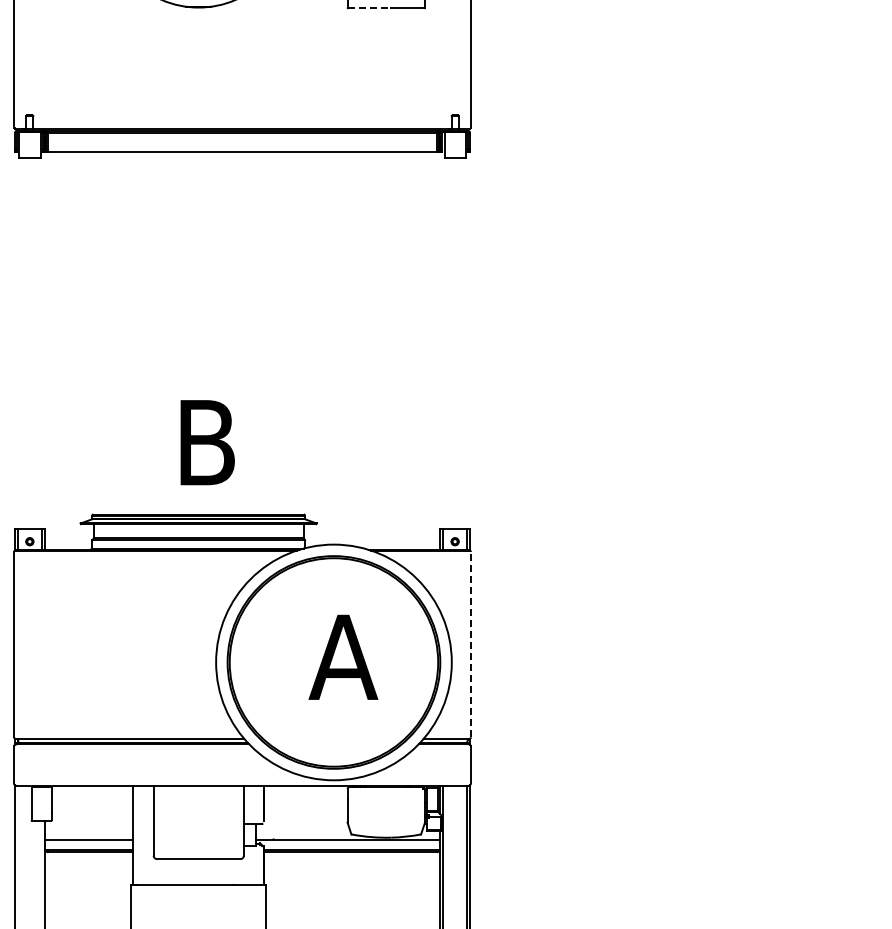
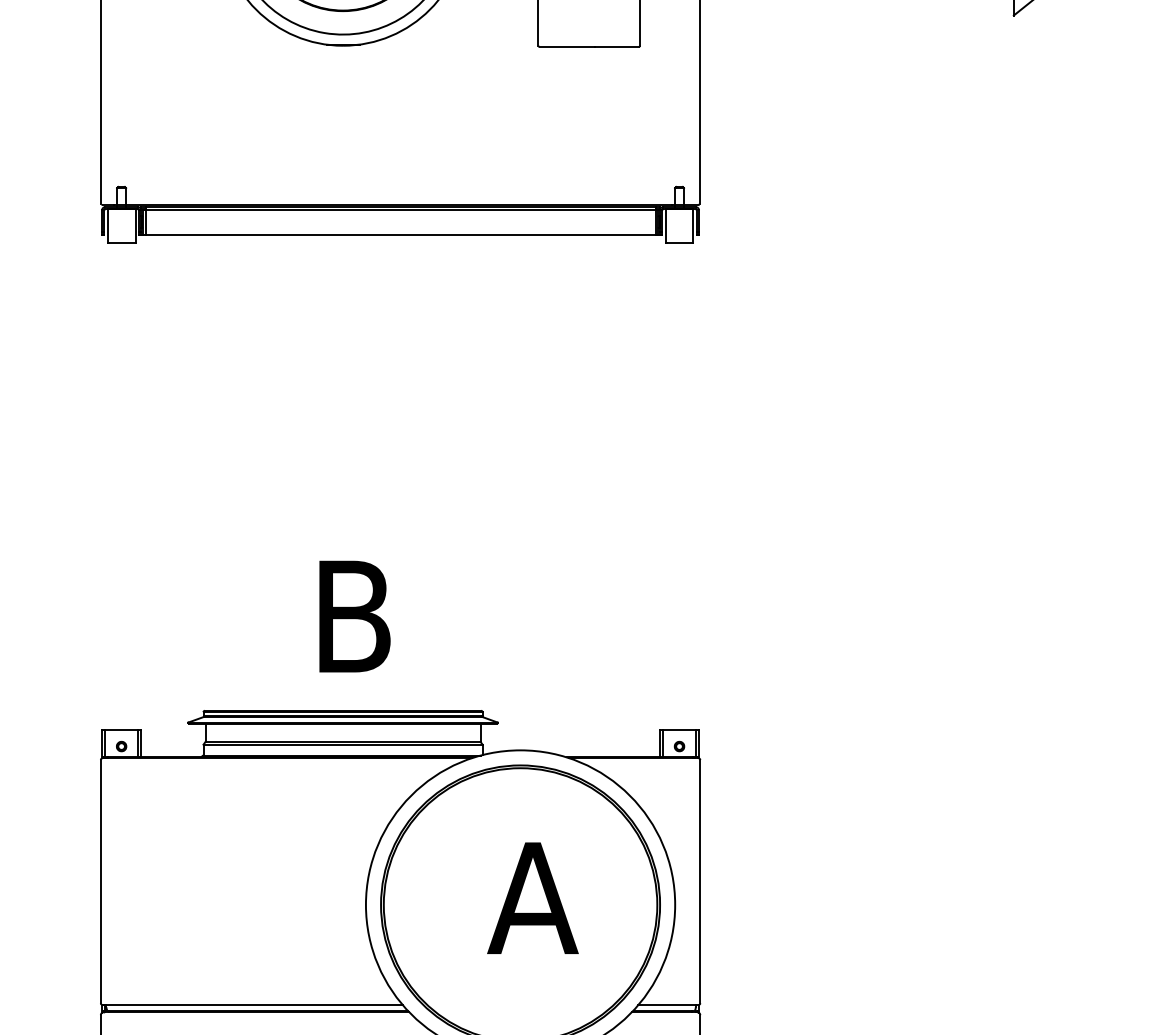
line: (369, 8) -> (567, 46), dashed -> solid
line: (470, 644) -> (699, 881), dashed -> solid

